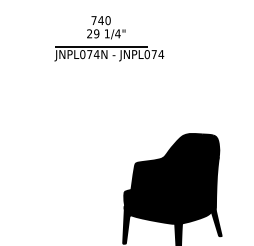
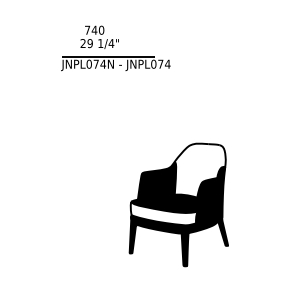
text: (106, 26) -> (99, 36), moved
fill: (193, 160) -> (199, 170), removed
fill: (157, 203) -> (163, 213), removed

